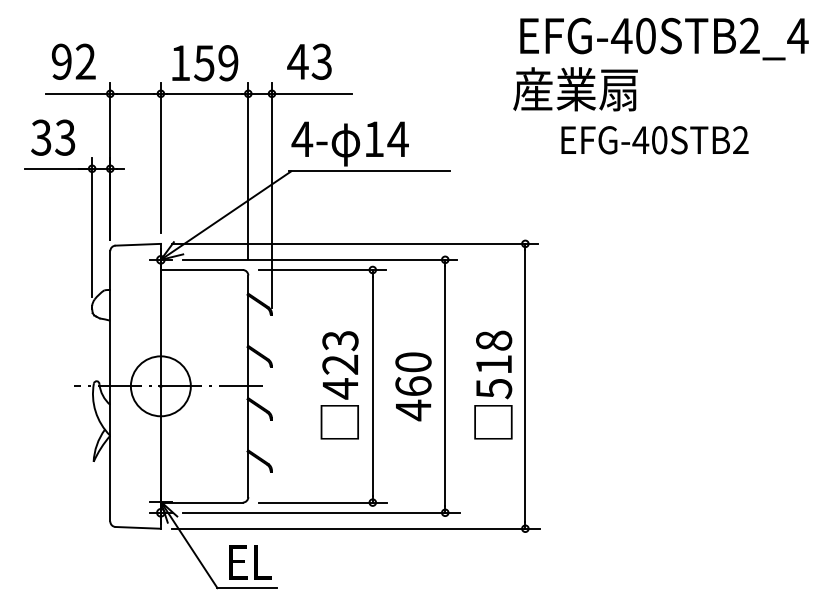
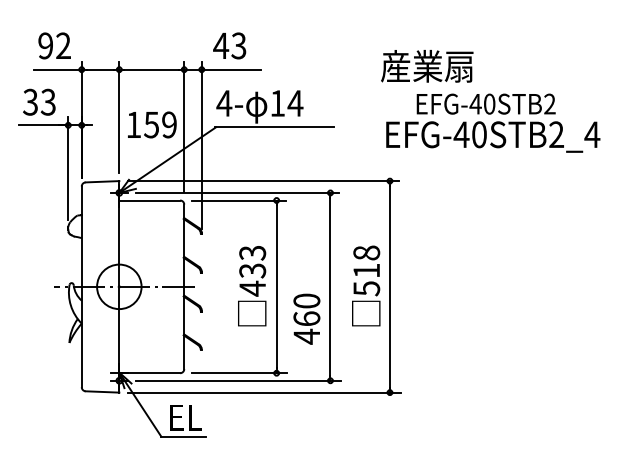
text: (664, 38) -> (493, 136), moved
text: (205, 62) -> (152, 124), moved
text: (340, 364) -> (252, 270), 423 -> 433
text: (412, 385) -> (306, 318), moved

